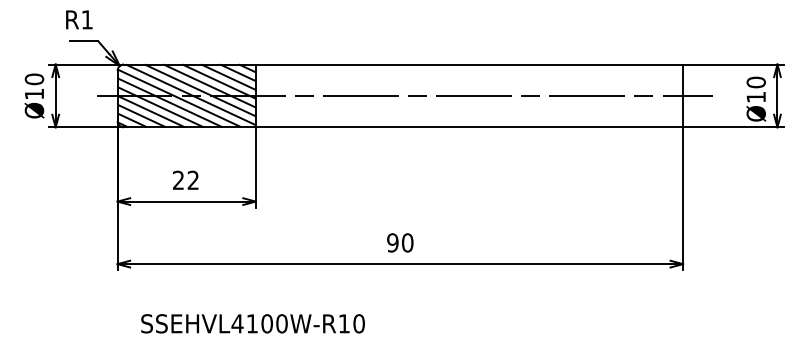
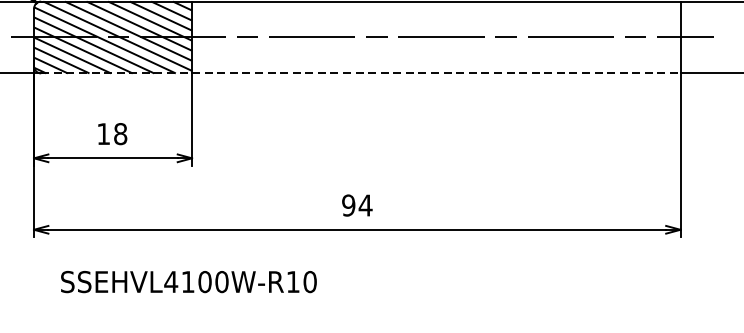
line: (403, 127) -> (360, 73), solid -> dashed
text: (186, 180) -> (112, 134), 22 -> 18
text: (407, 242) -> (365, 205), 90 -> 94
text: (252, 323) -> (188, 281), moved

